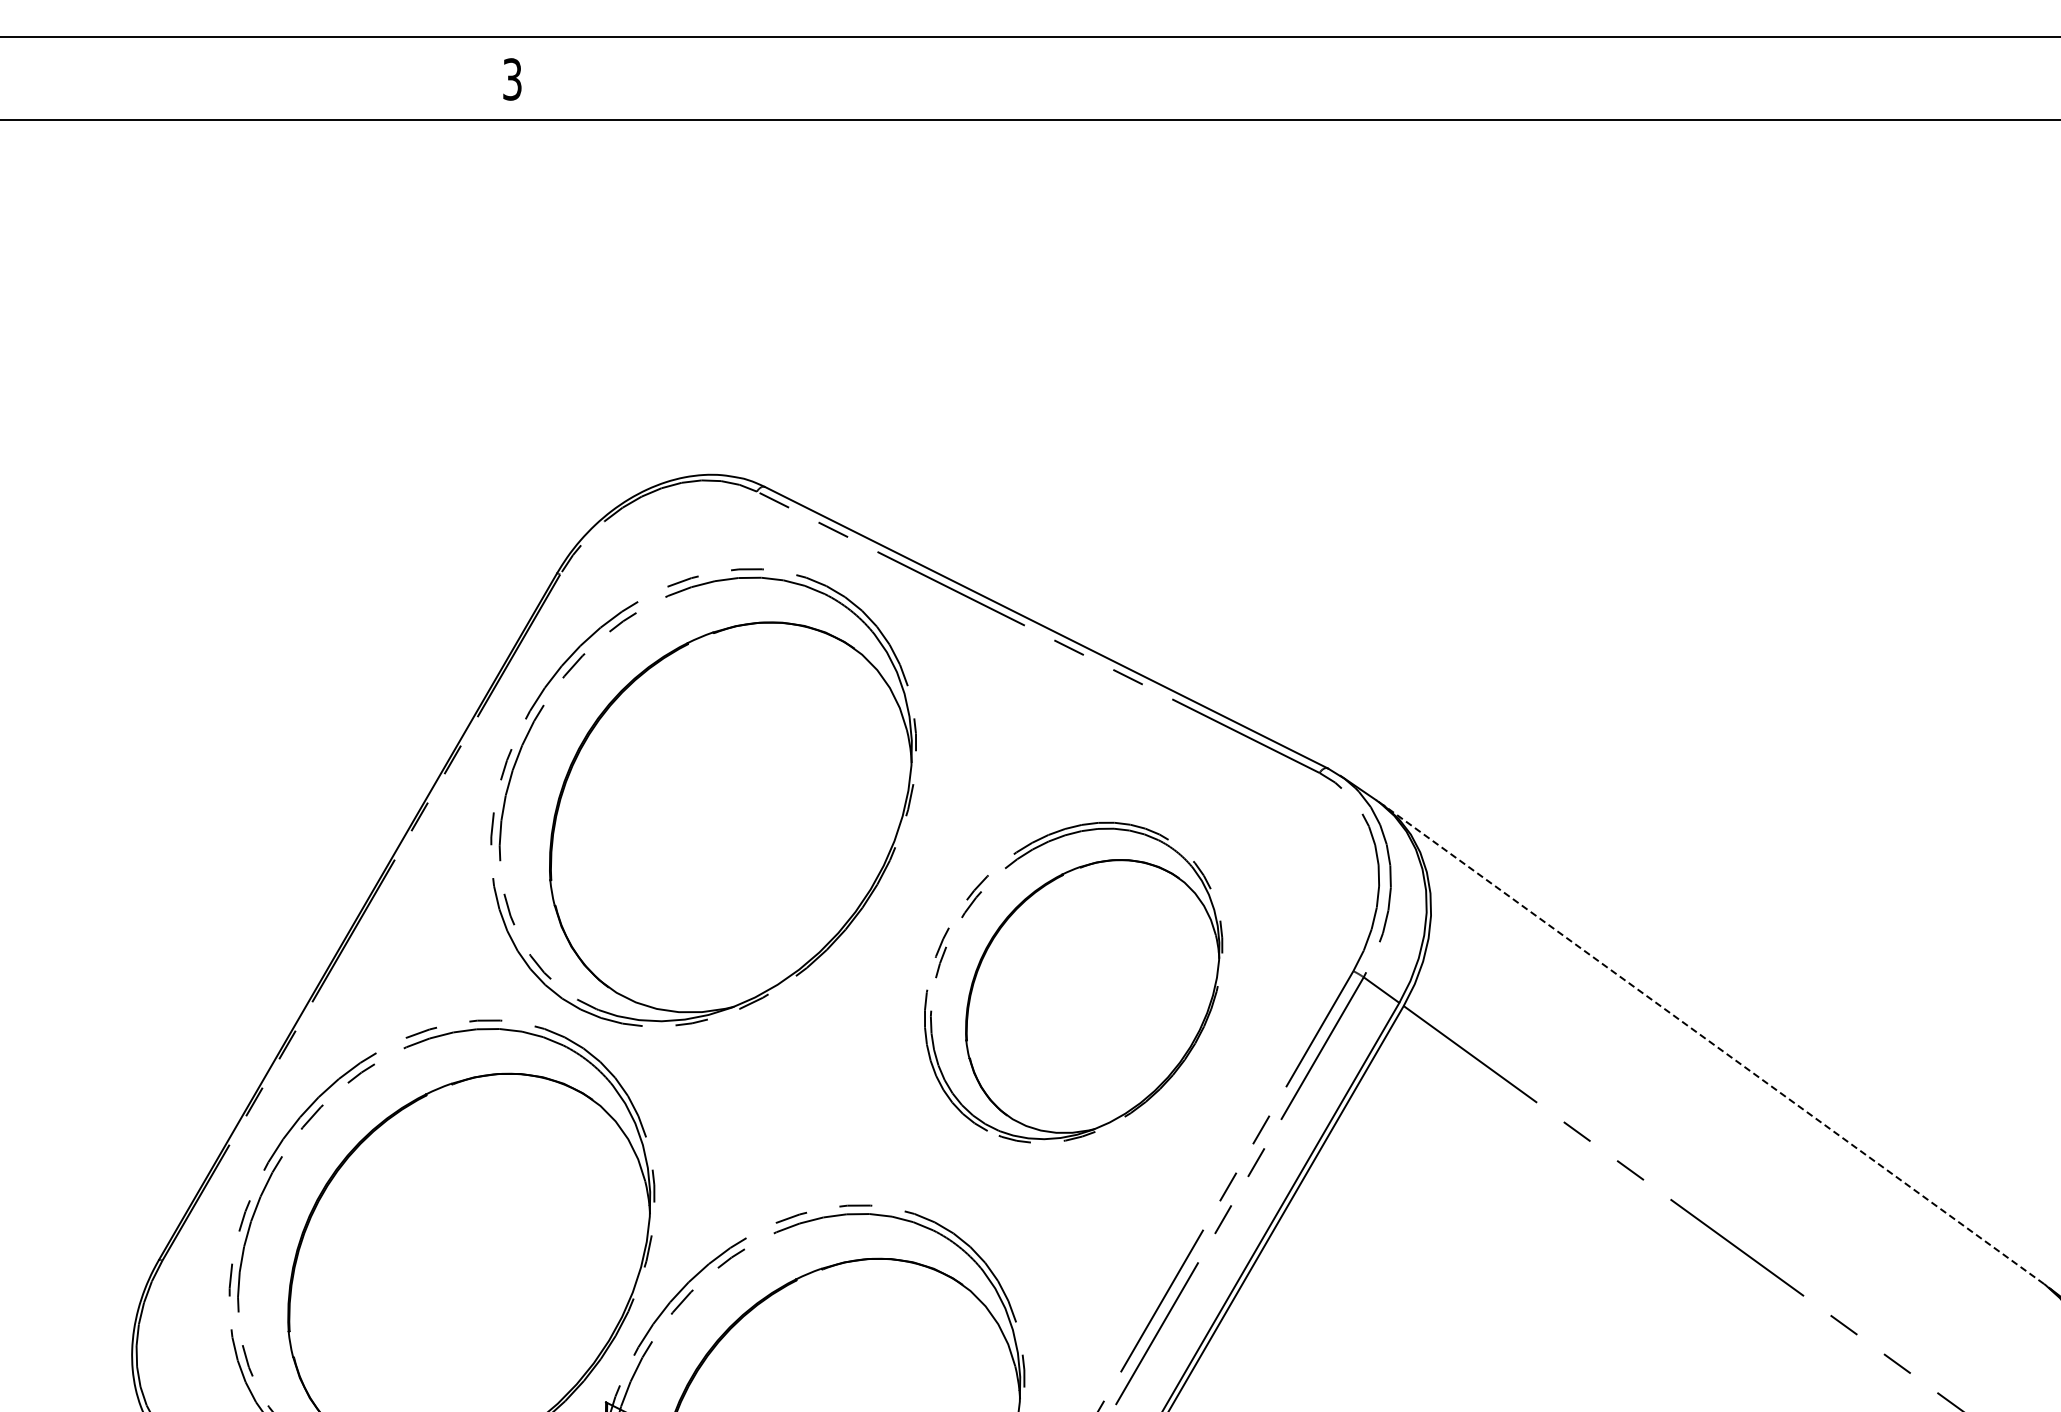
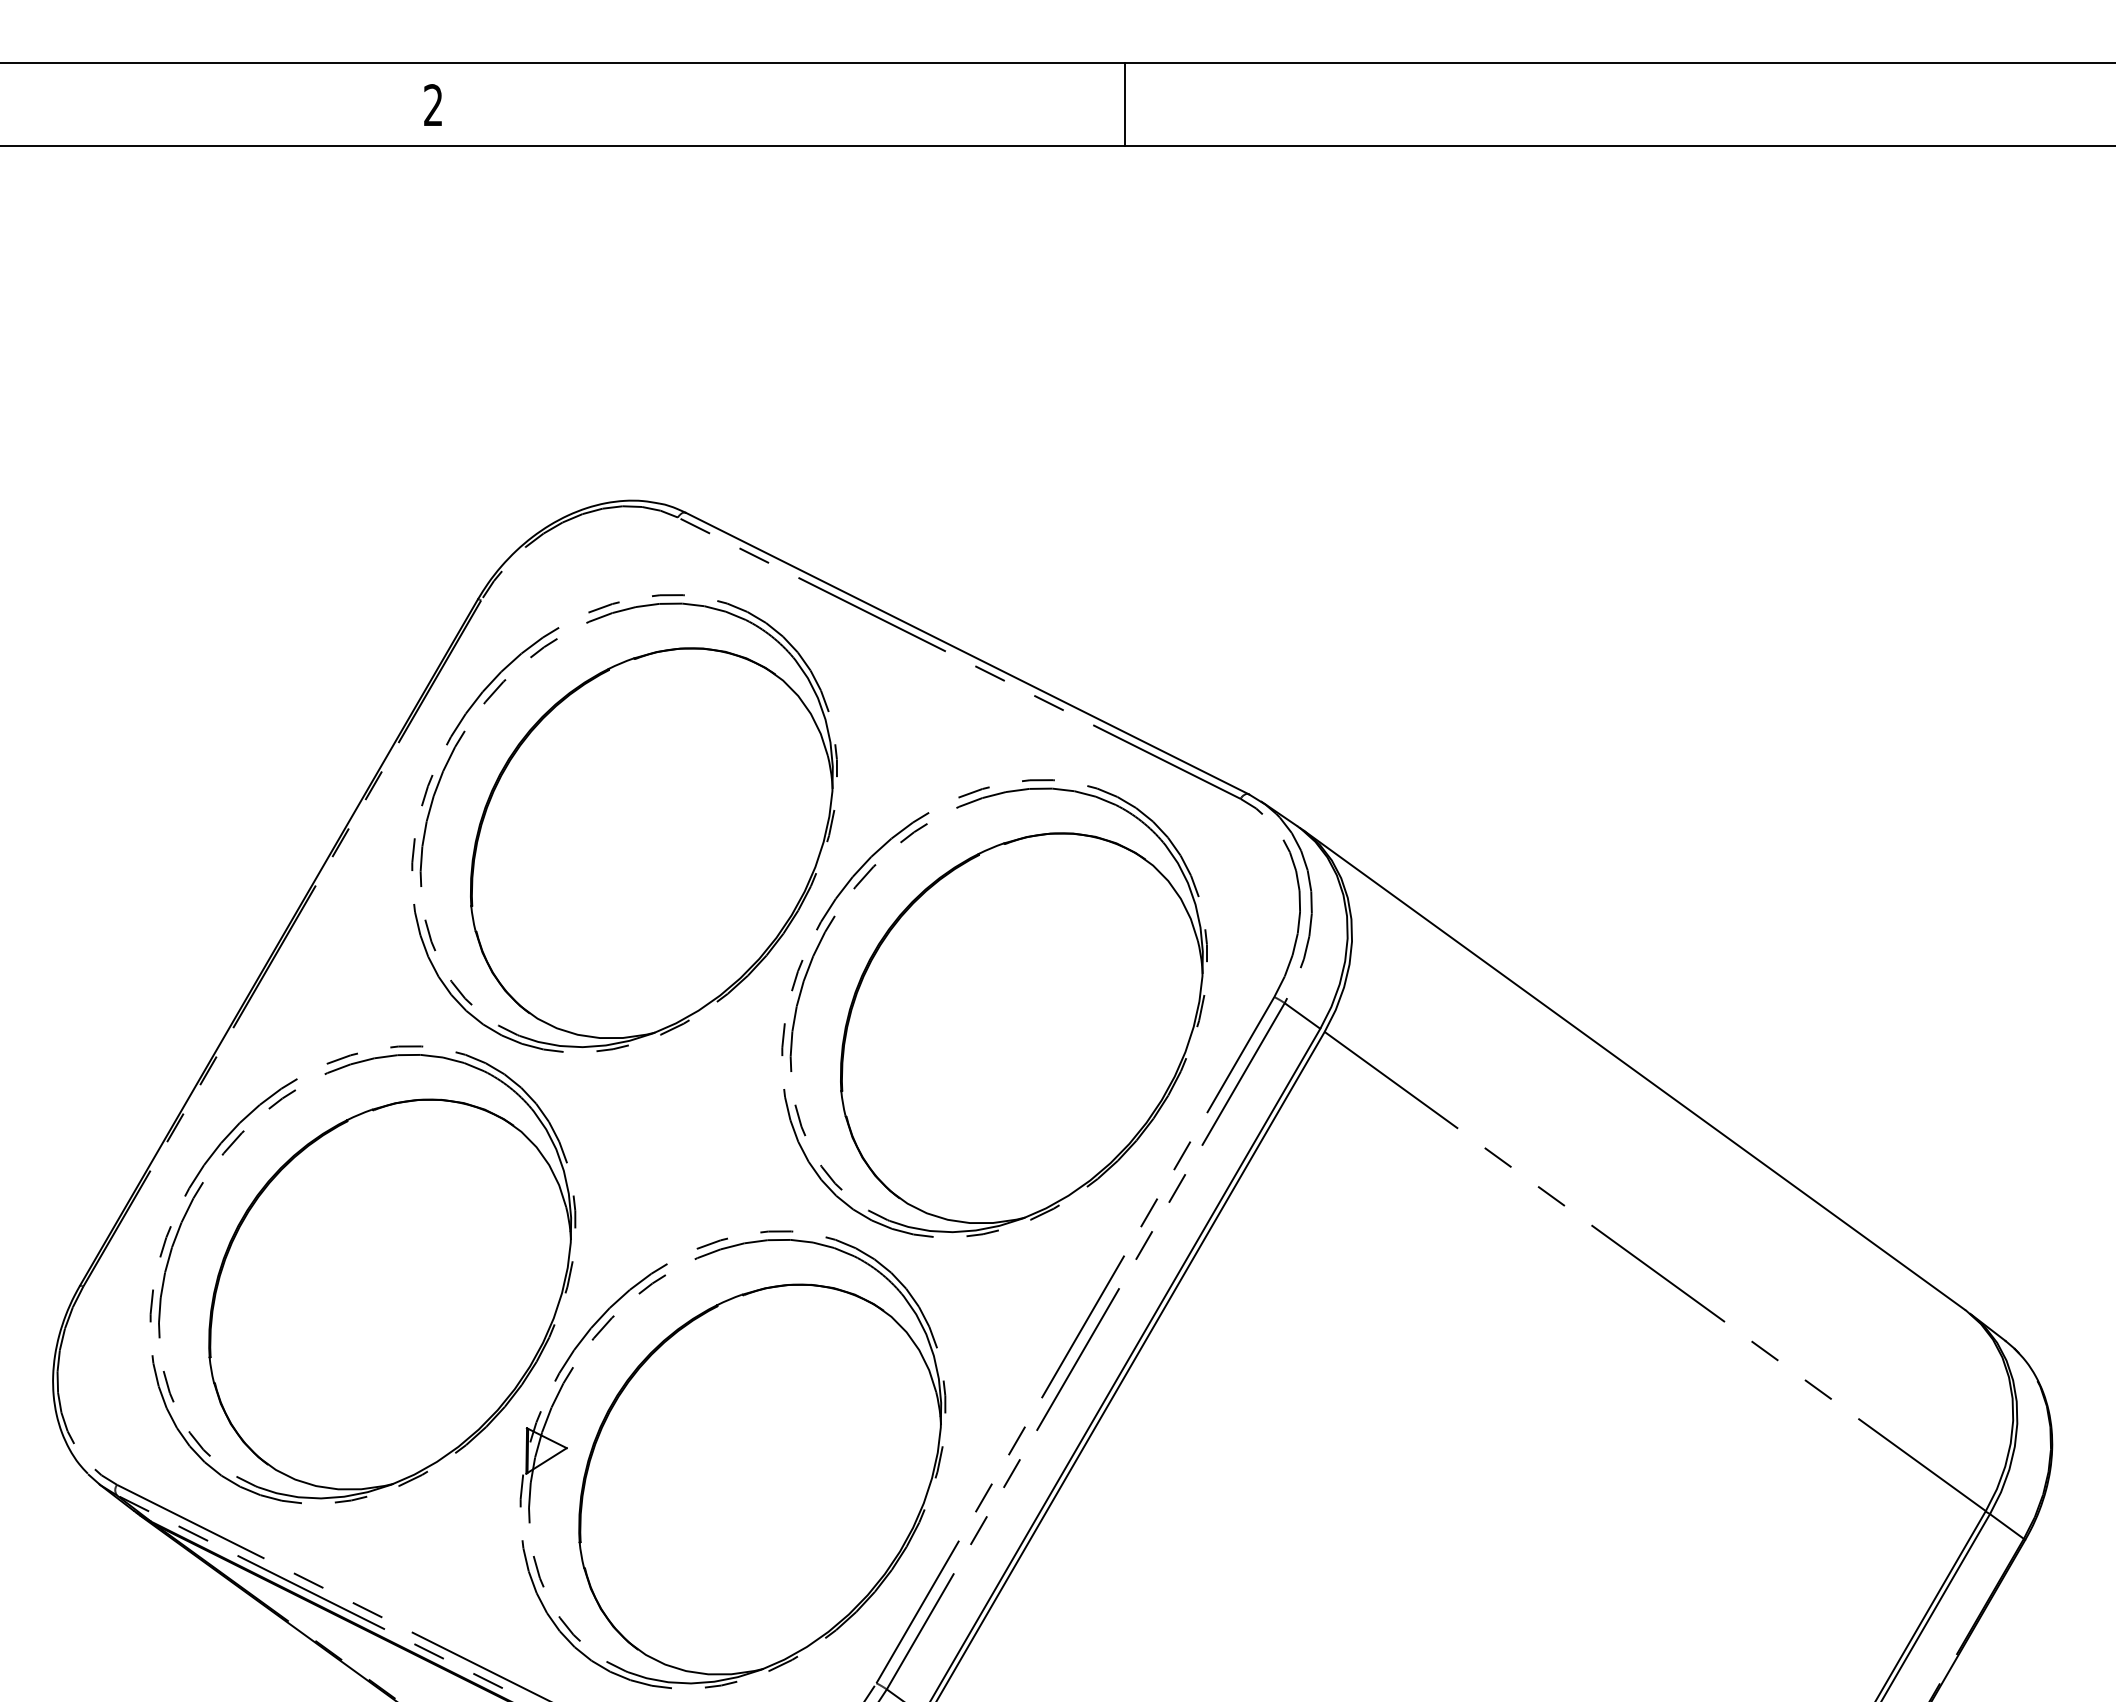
line: (1203, 78) -> (1124, 104), added
text: (512, 79) -> (433, 105), 3 -> 2
part: (1073, 982) -> (994, 1008), size x1.43
line: (1713, 1043) -> (1634, 1069), dashed -> solid

